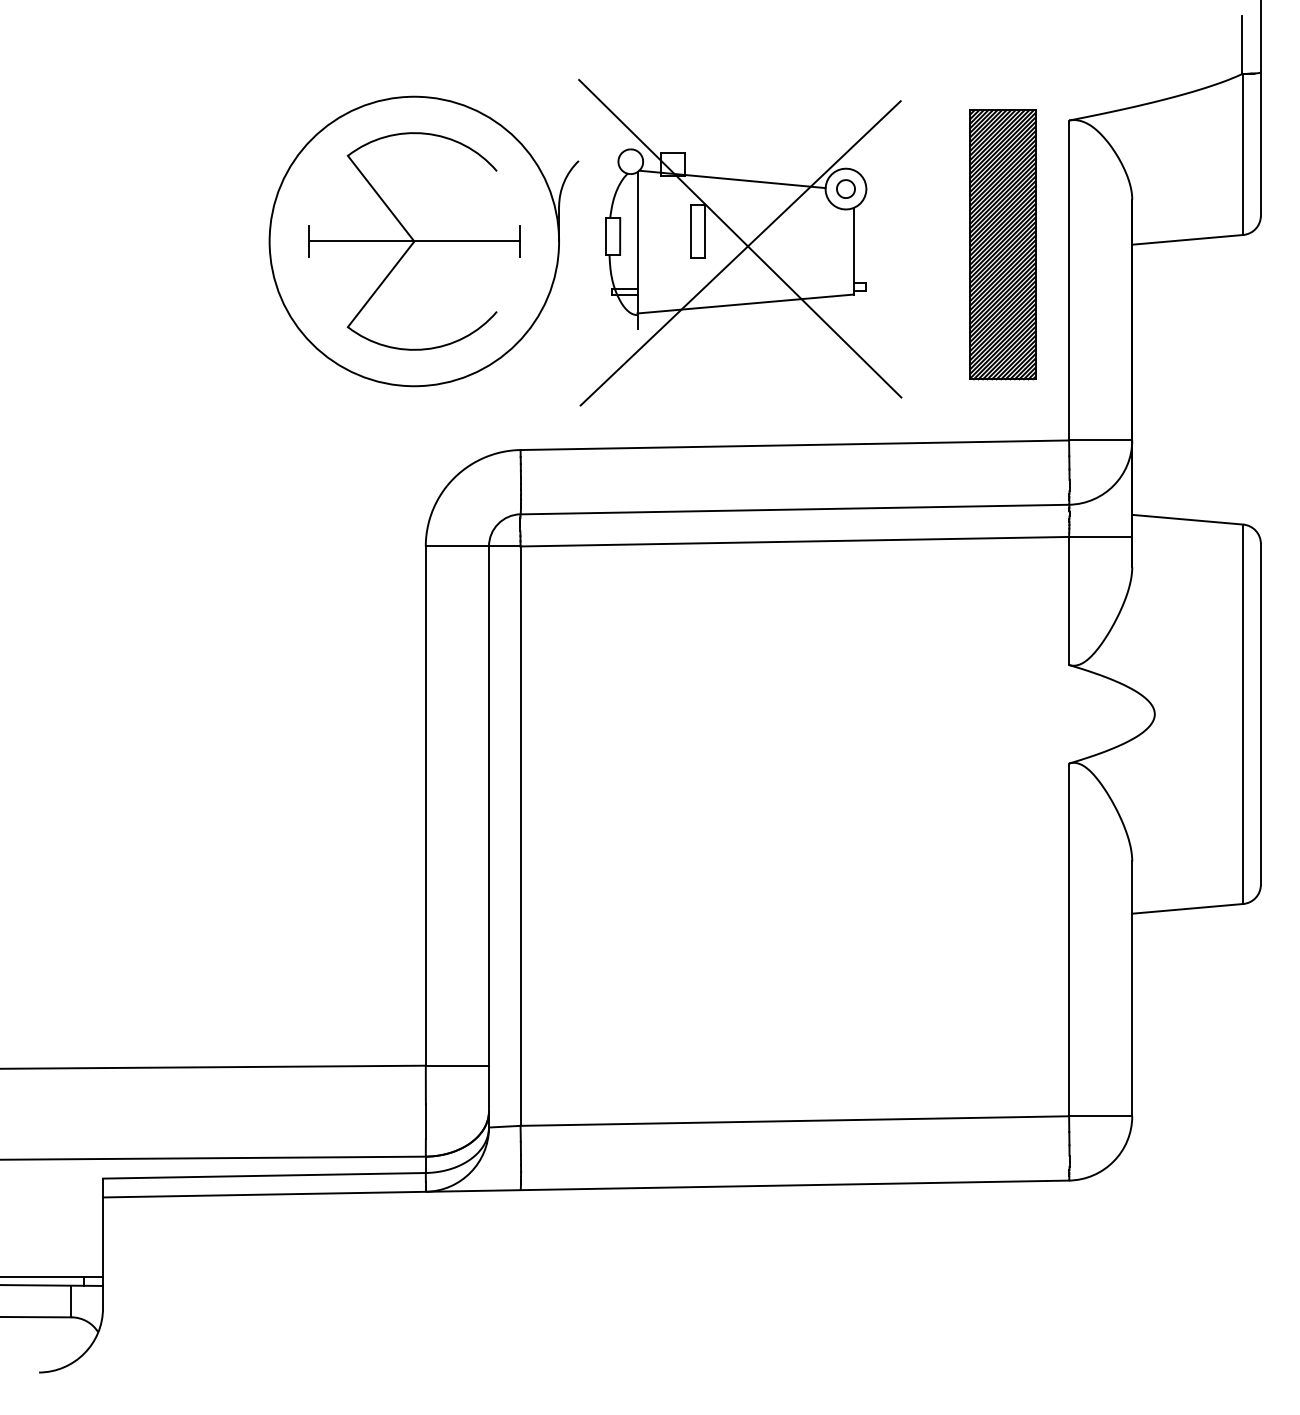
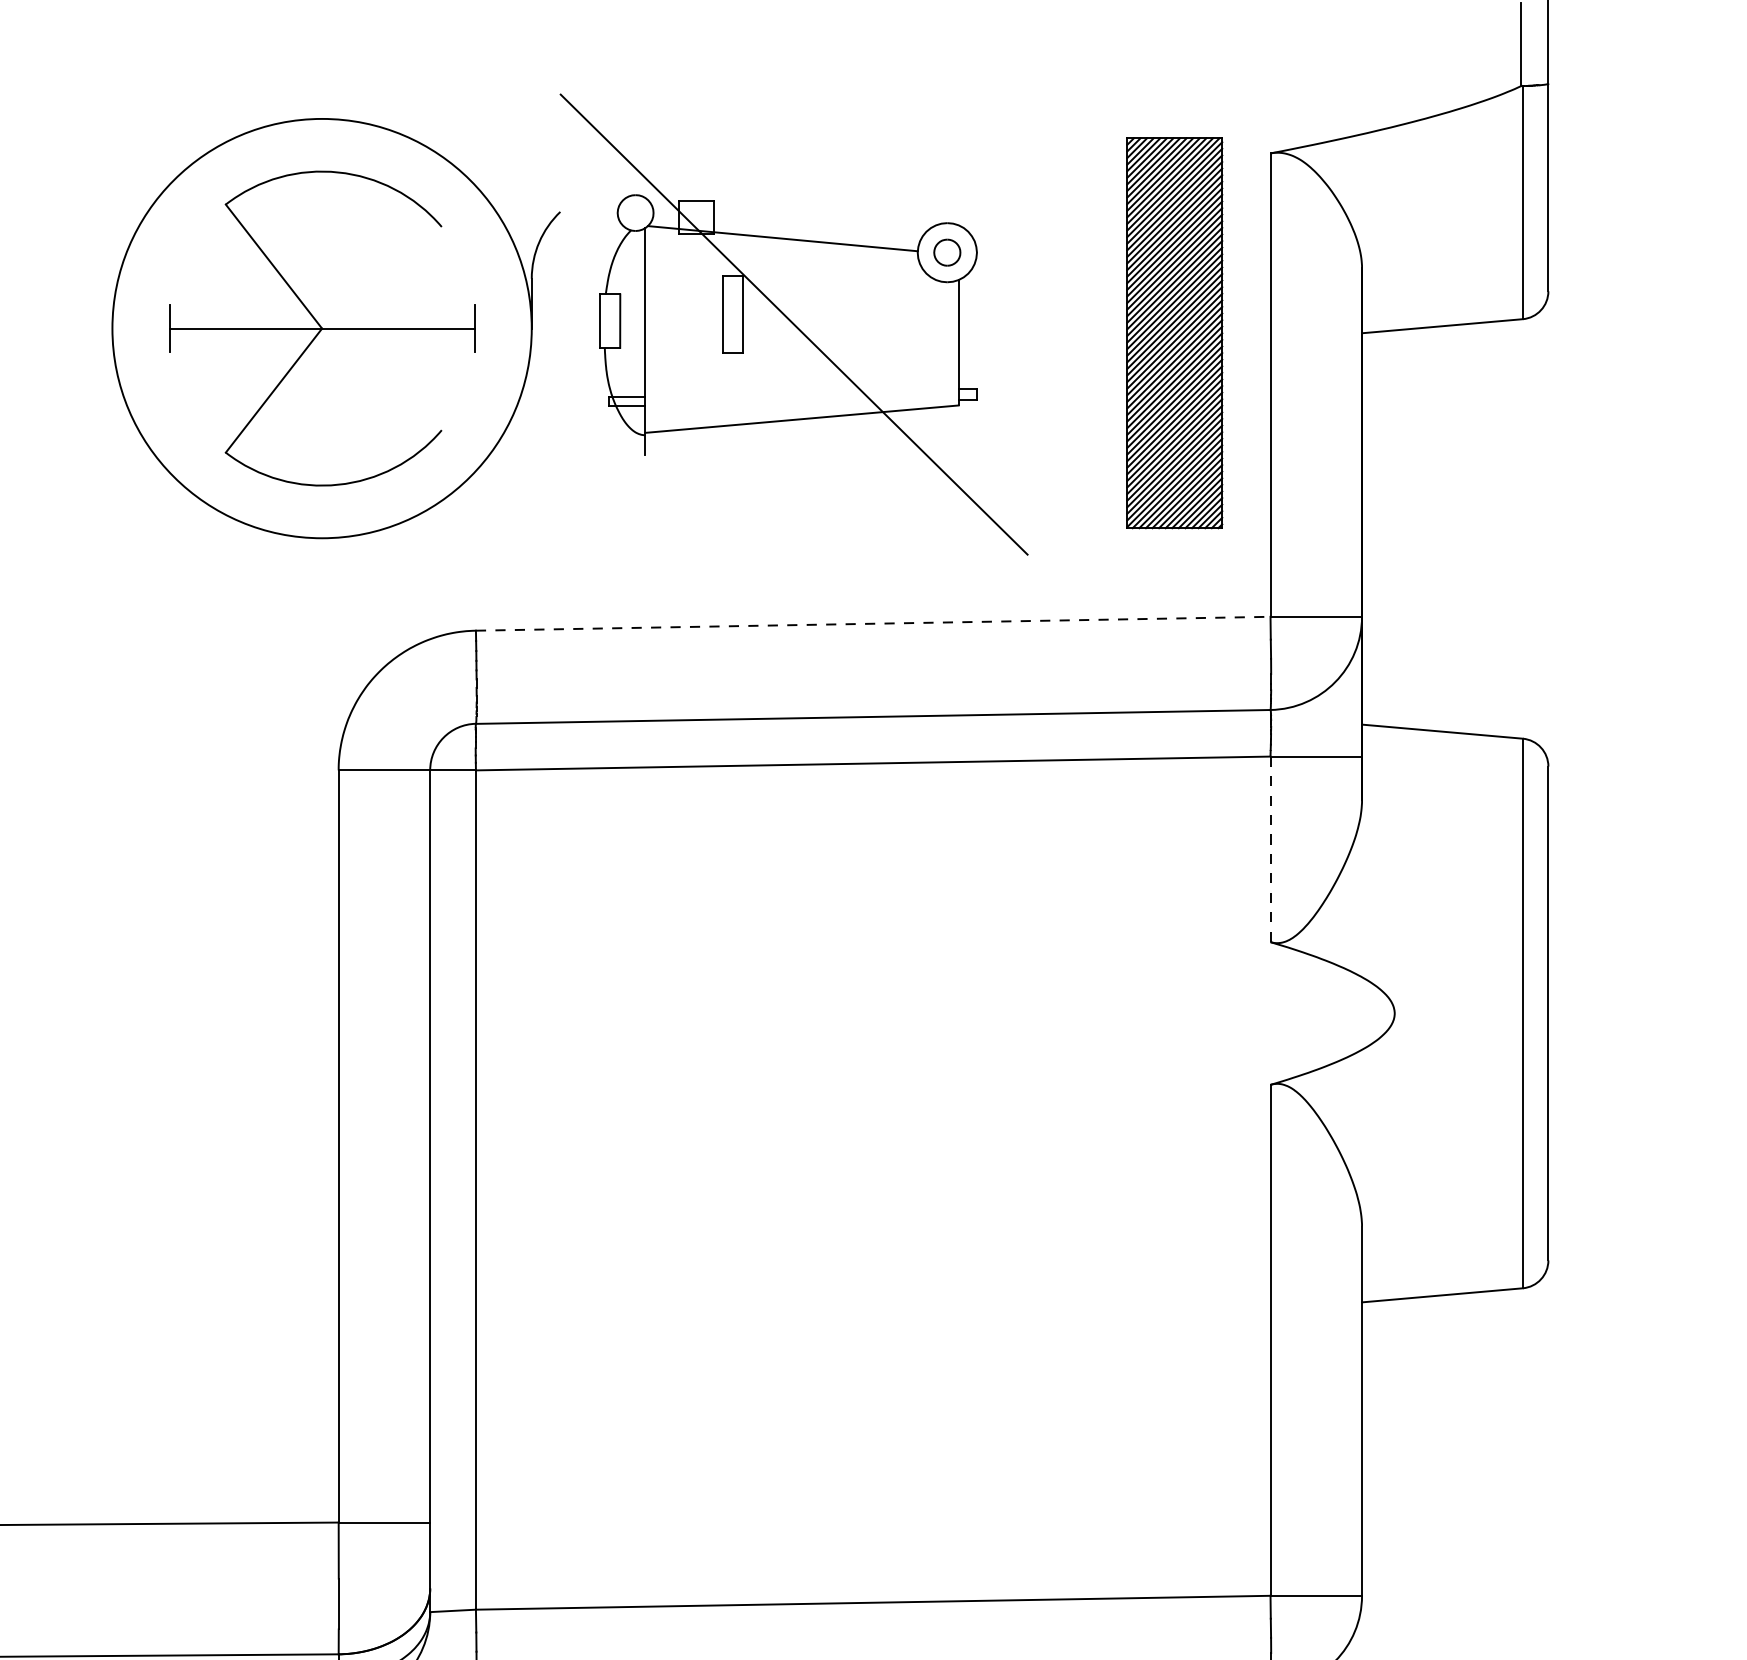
line: (740, 253) -> (794, 345), removed
line: (795, 445) -> (874, 624), solid -> dashed
line: (1069, 601) -> (1271, 850), solid -> dashed

